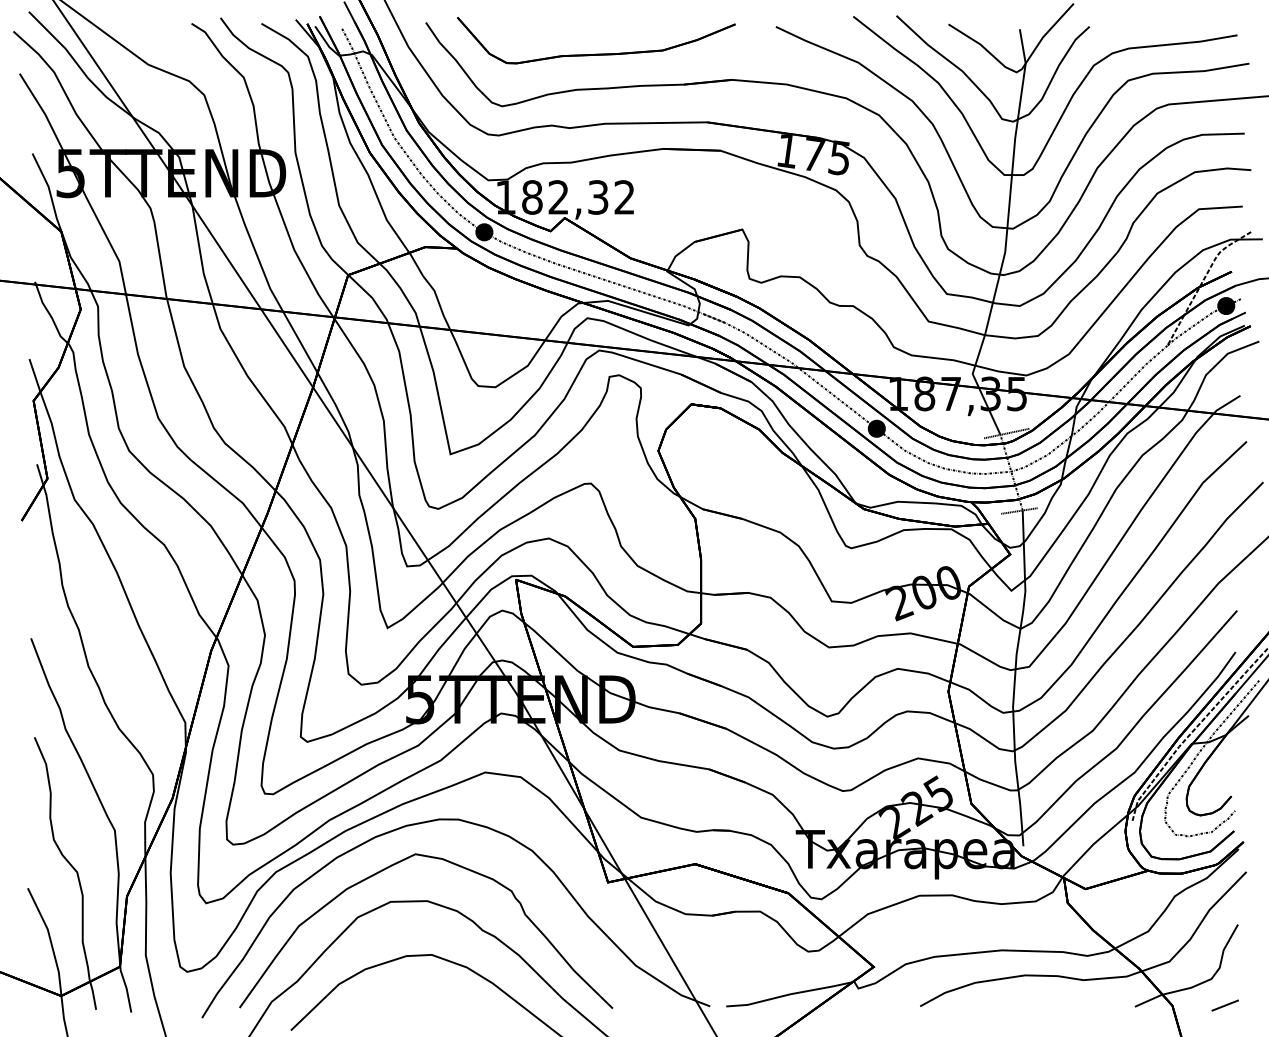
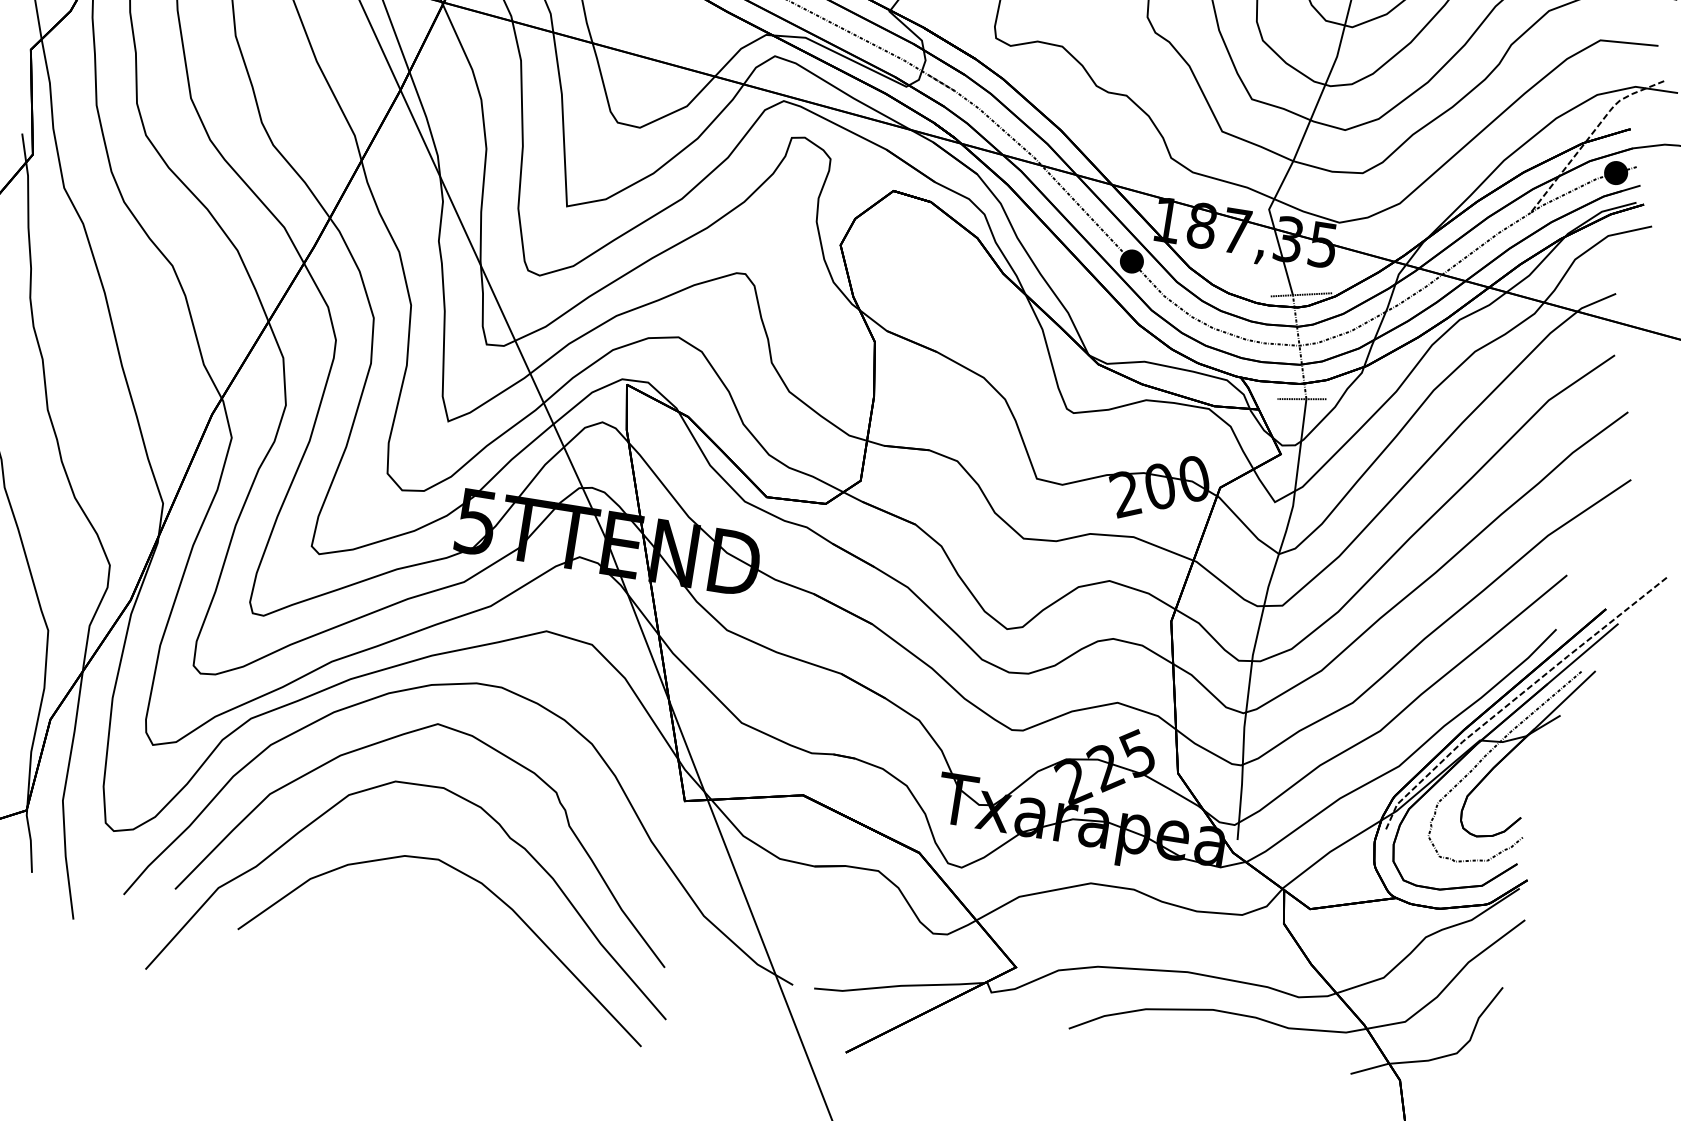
line: (1224, 1005) -> (1468, 1090), removed

